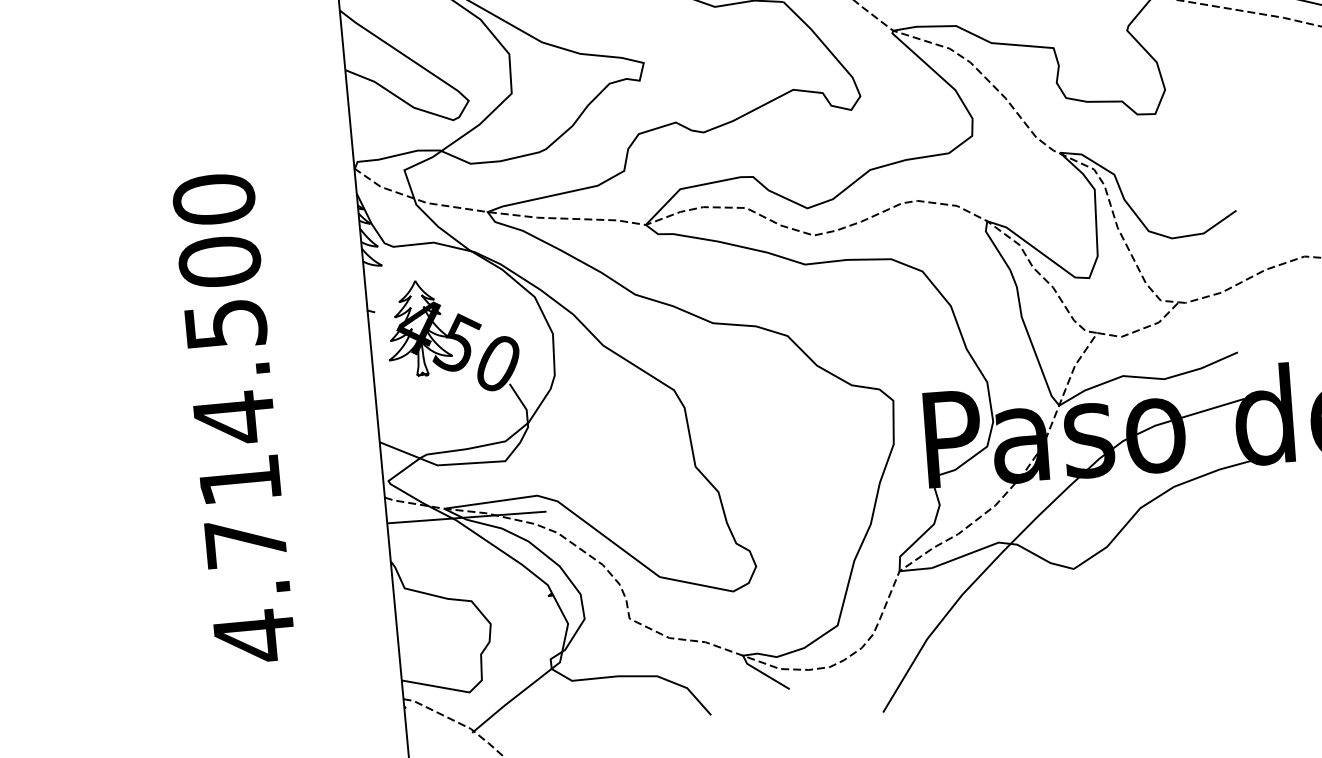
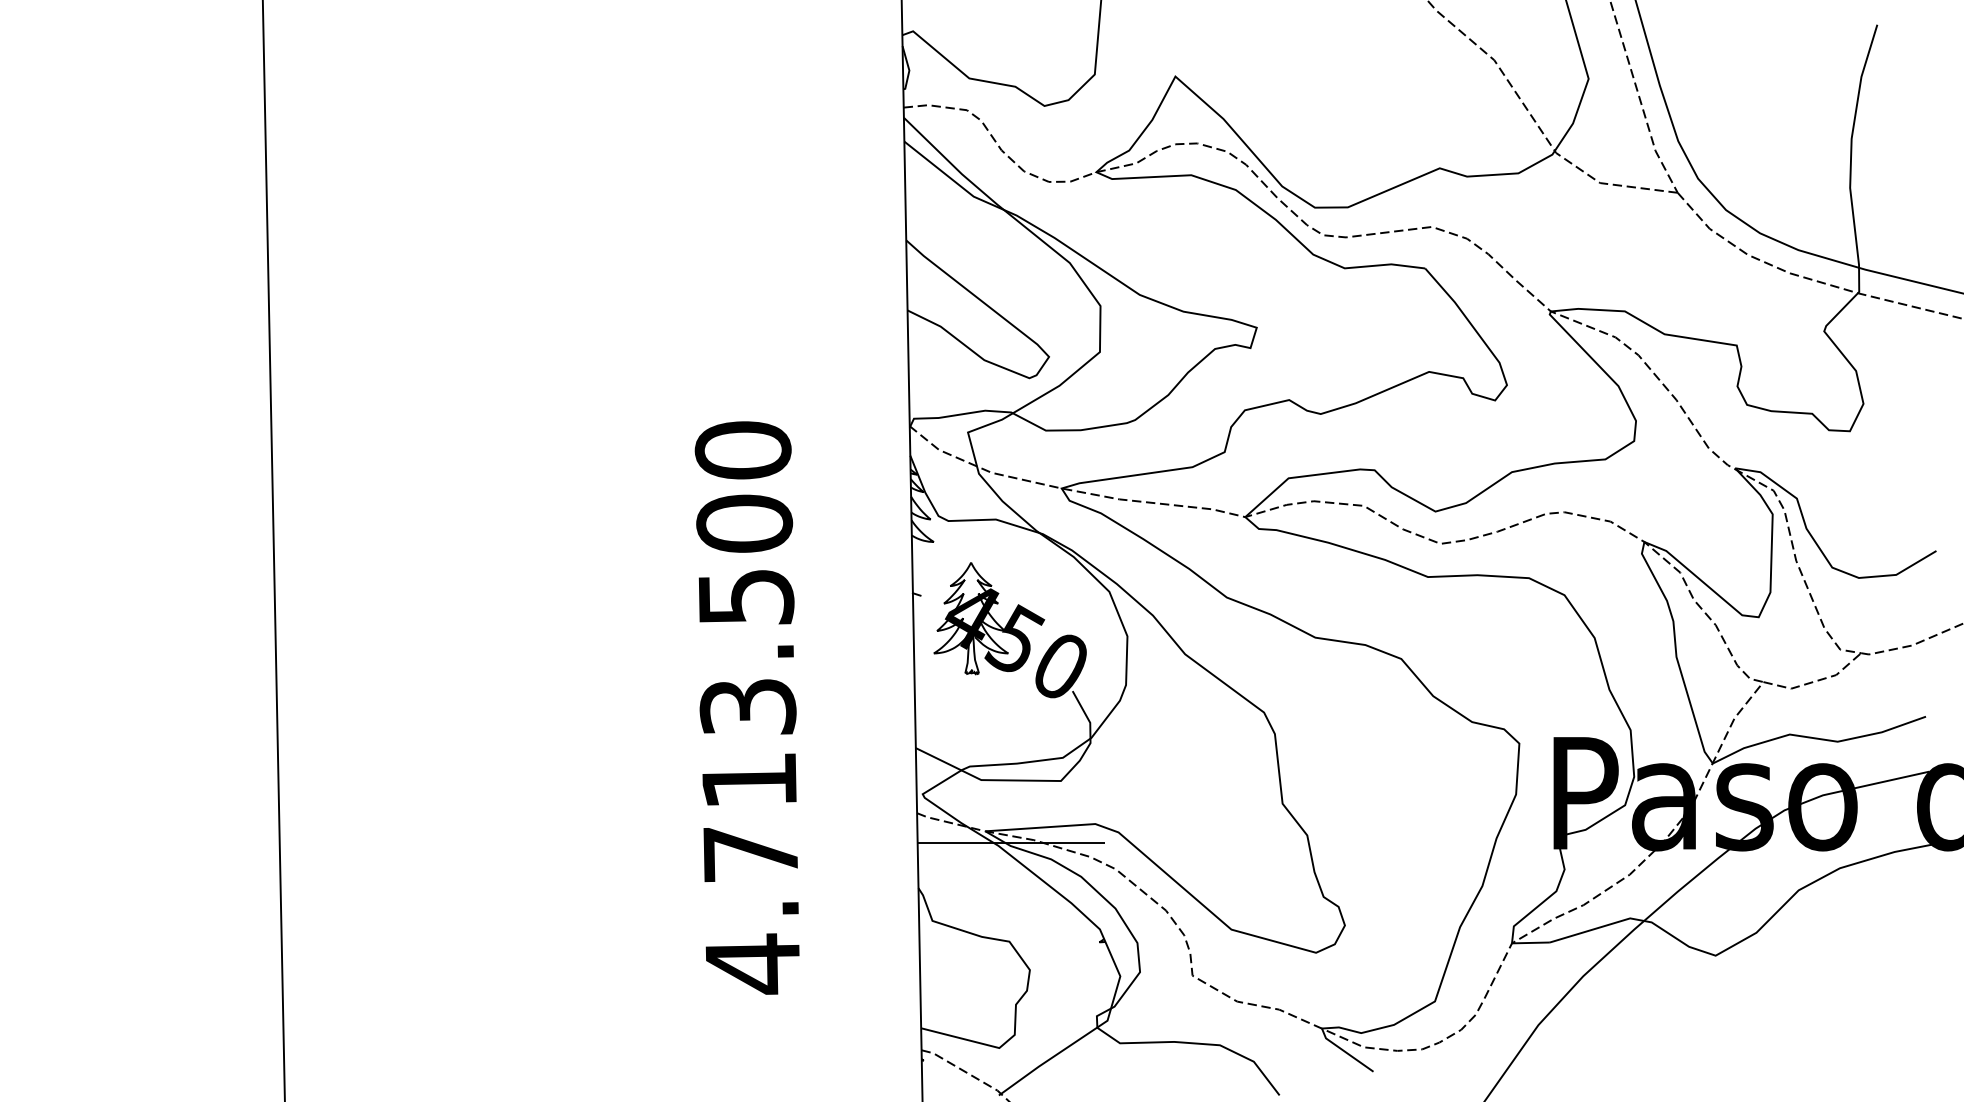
text: (233, 417) -> (747, 706), 4.714.500 -> 4.713.500

